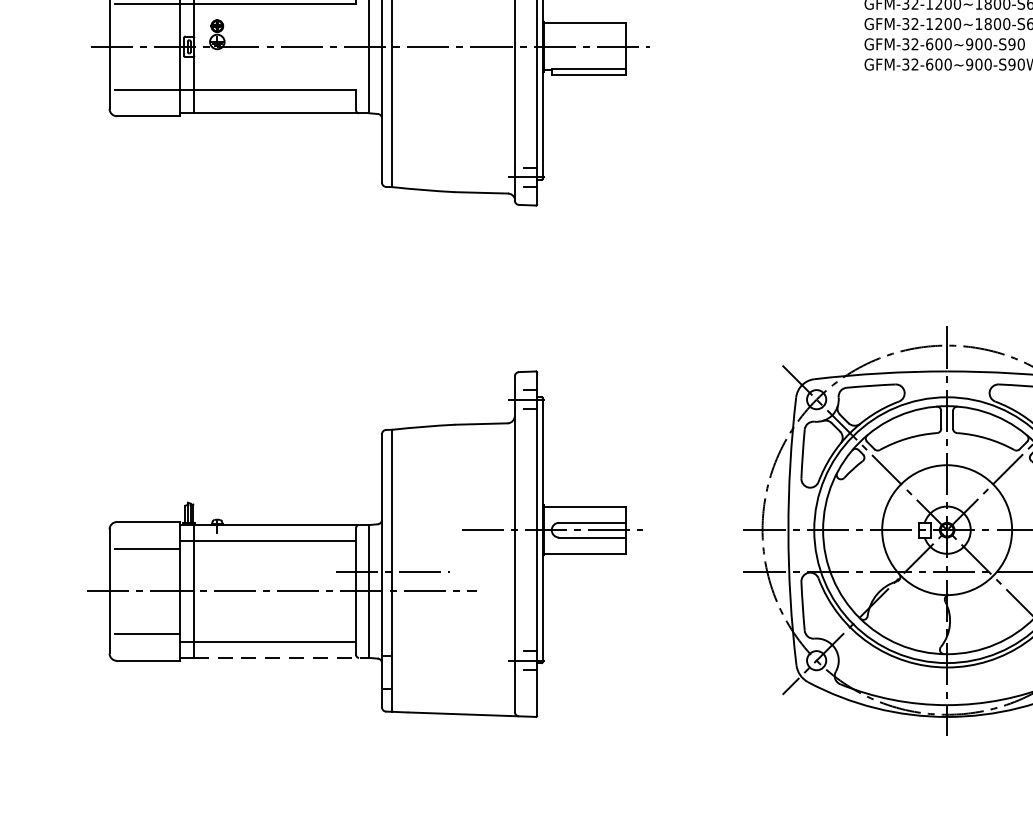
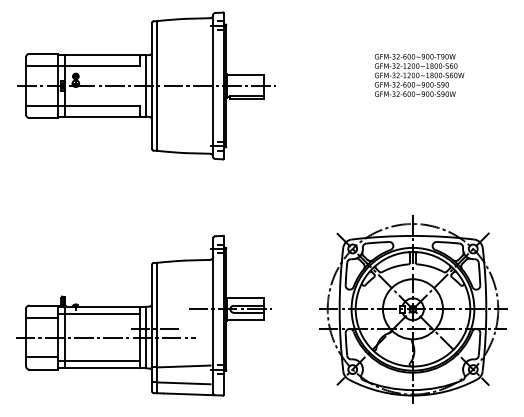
line: (452, 654) -> (184, 366), added
line: (281, 658) -> (105, 368), dashed -> solid
line: (452, 690) -> (184, 383), added

